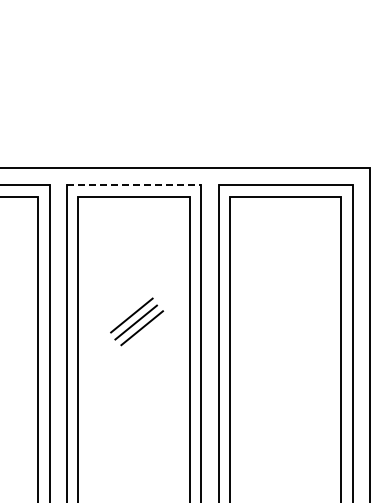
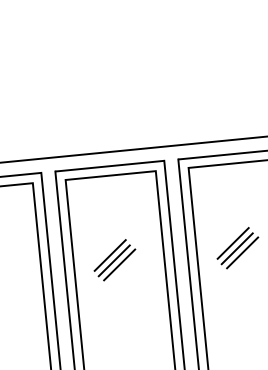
line: (134, 185) -> (110, 166), dashed -> solid
line: (275, 294) -> (233, 243), added
line: (279, 301) -> (236, 248), added
line: (285, 307) -> (242, 253), added
part: (136, 321) -> (114, 259), moved

